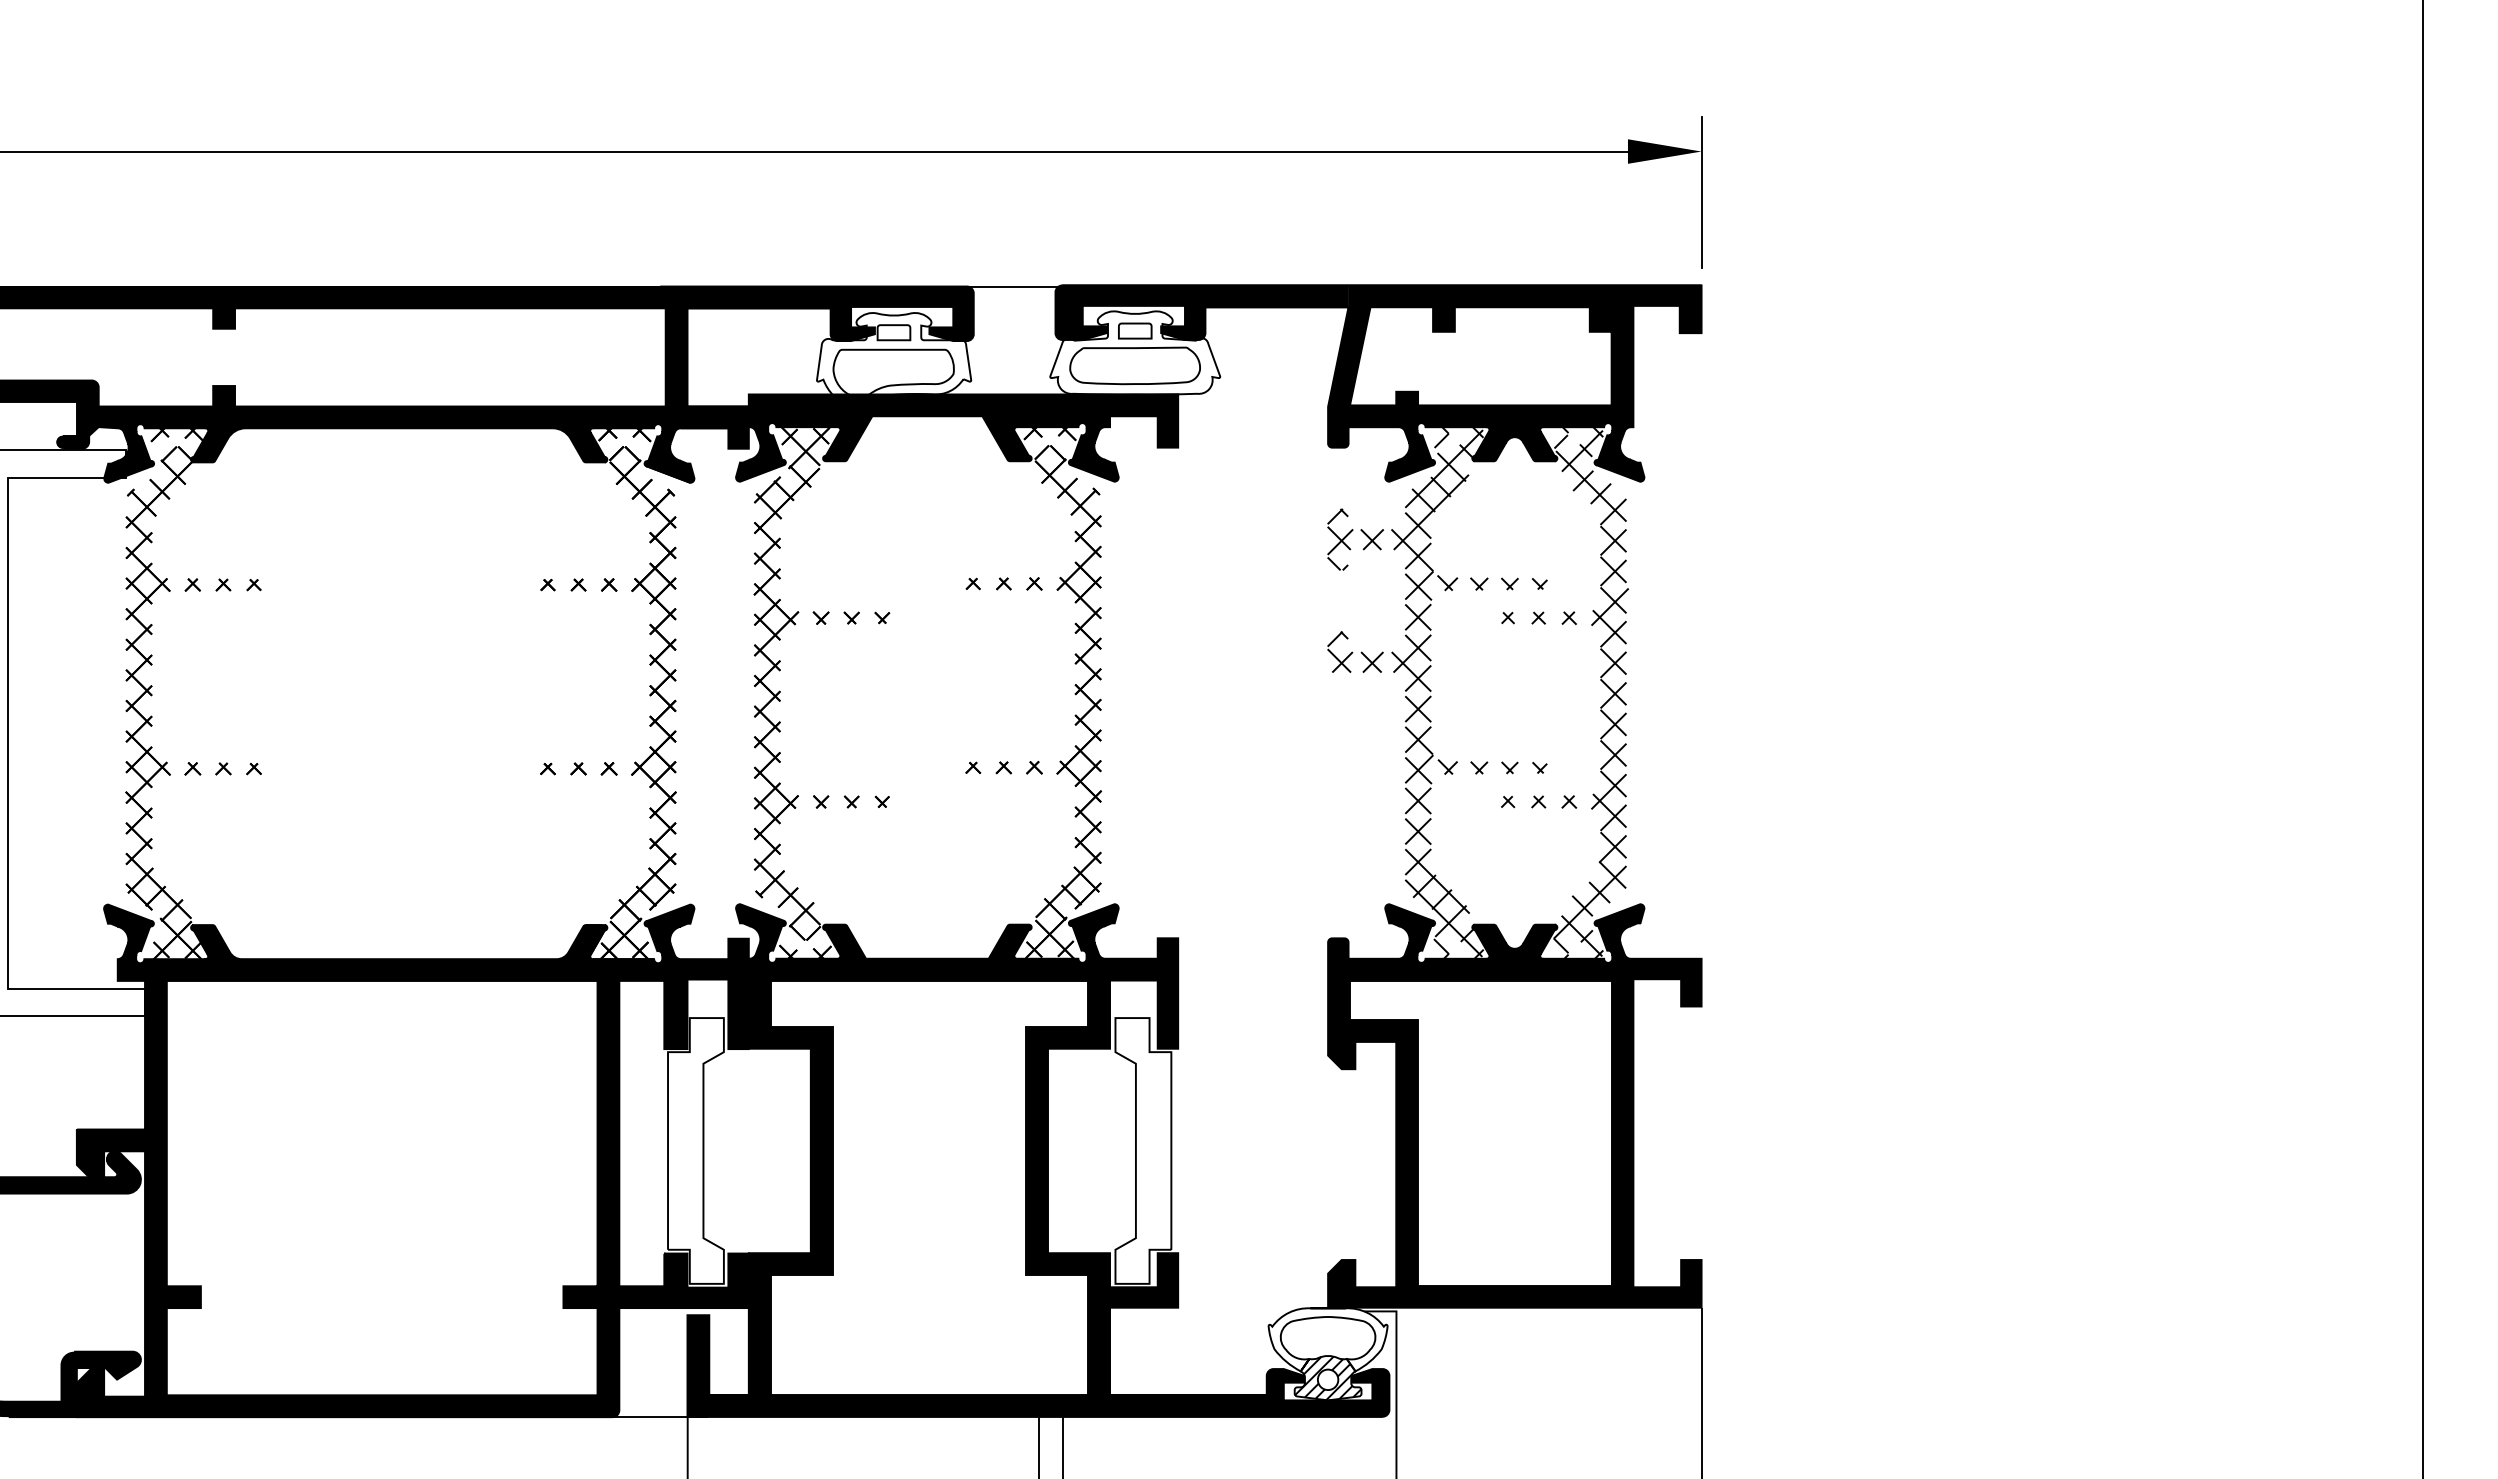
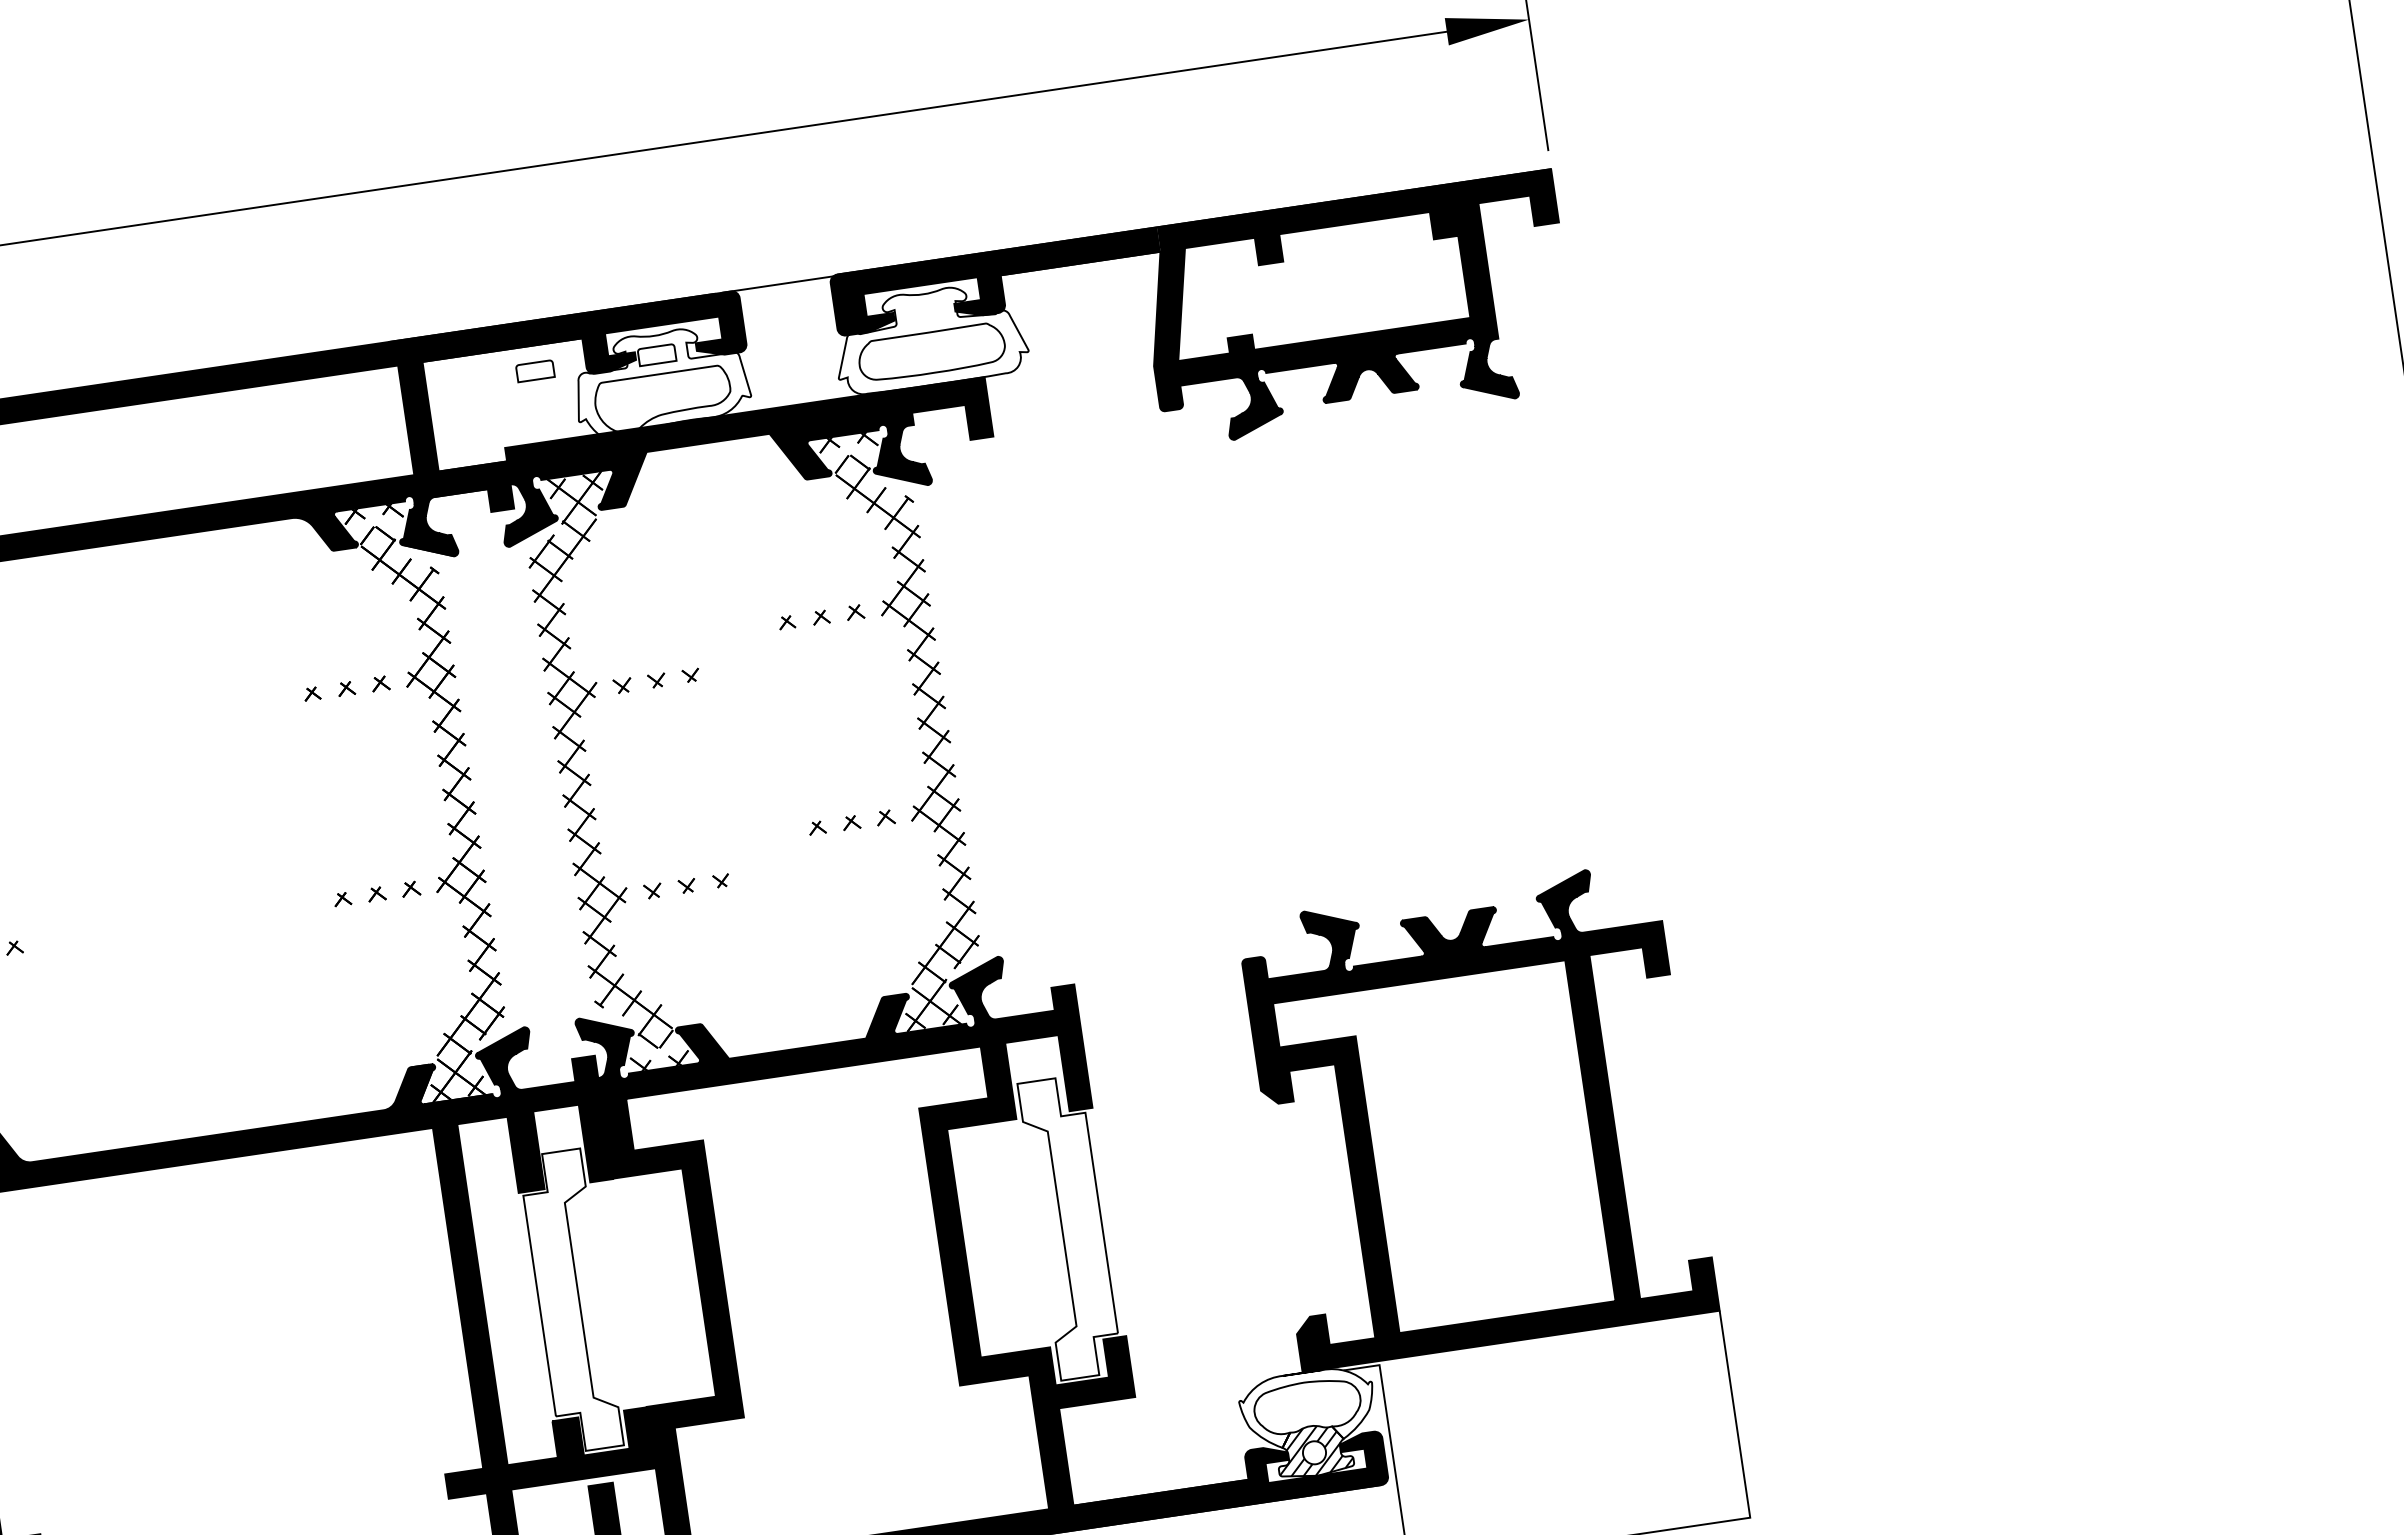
part: (1135, 330) -> (535, 370), moved
hatch: (1437, 692) -> (1323, 667), removed
hatch: (1564, 692) -> (1465, 646), removed

